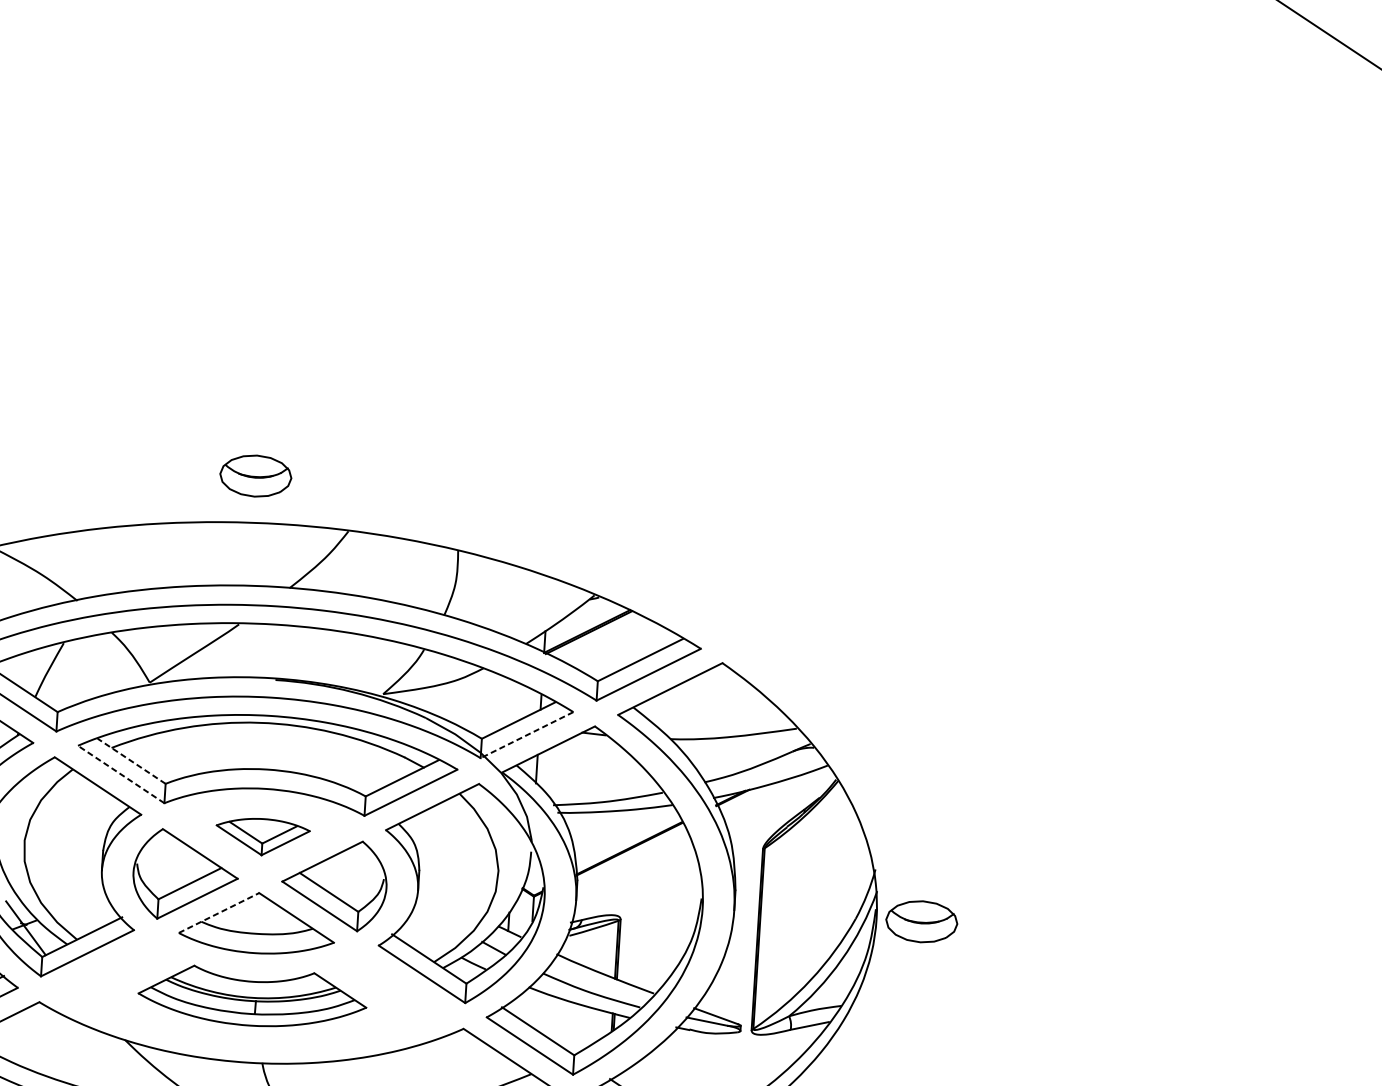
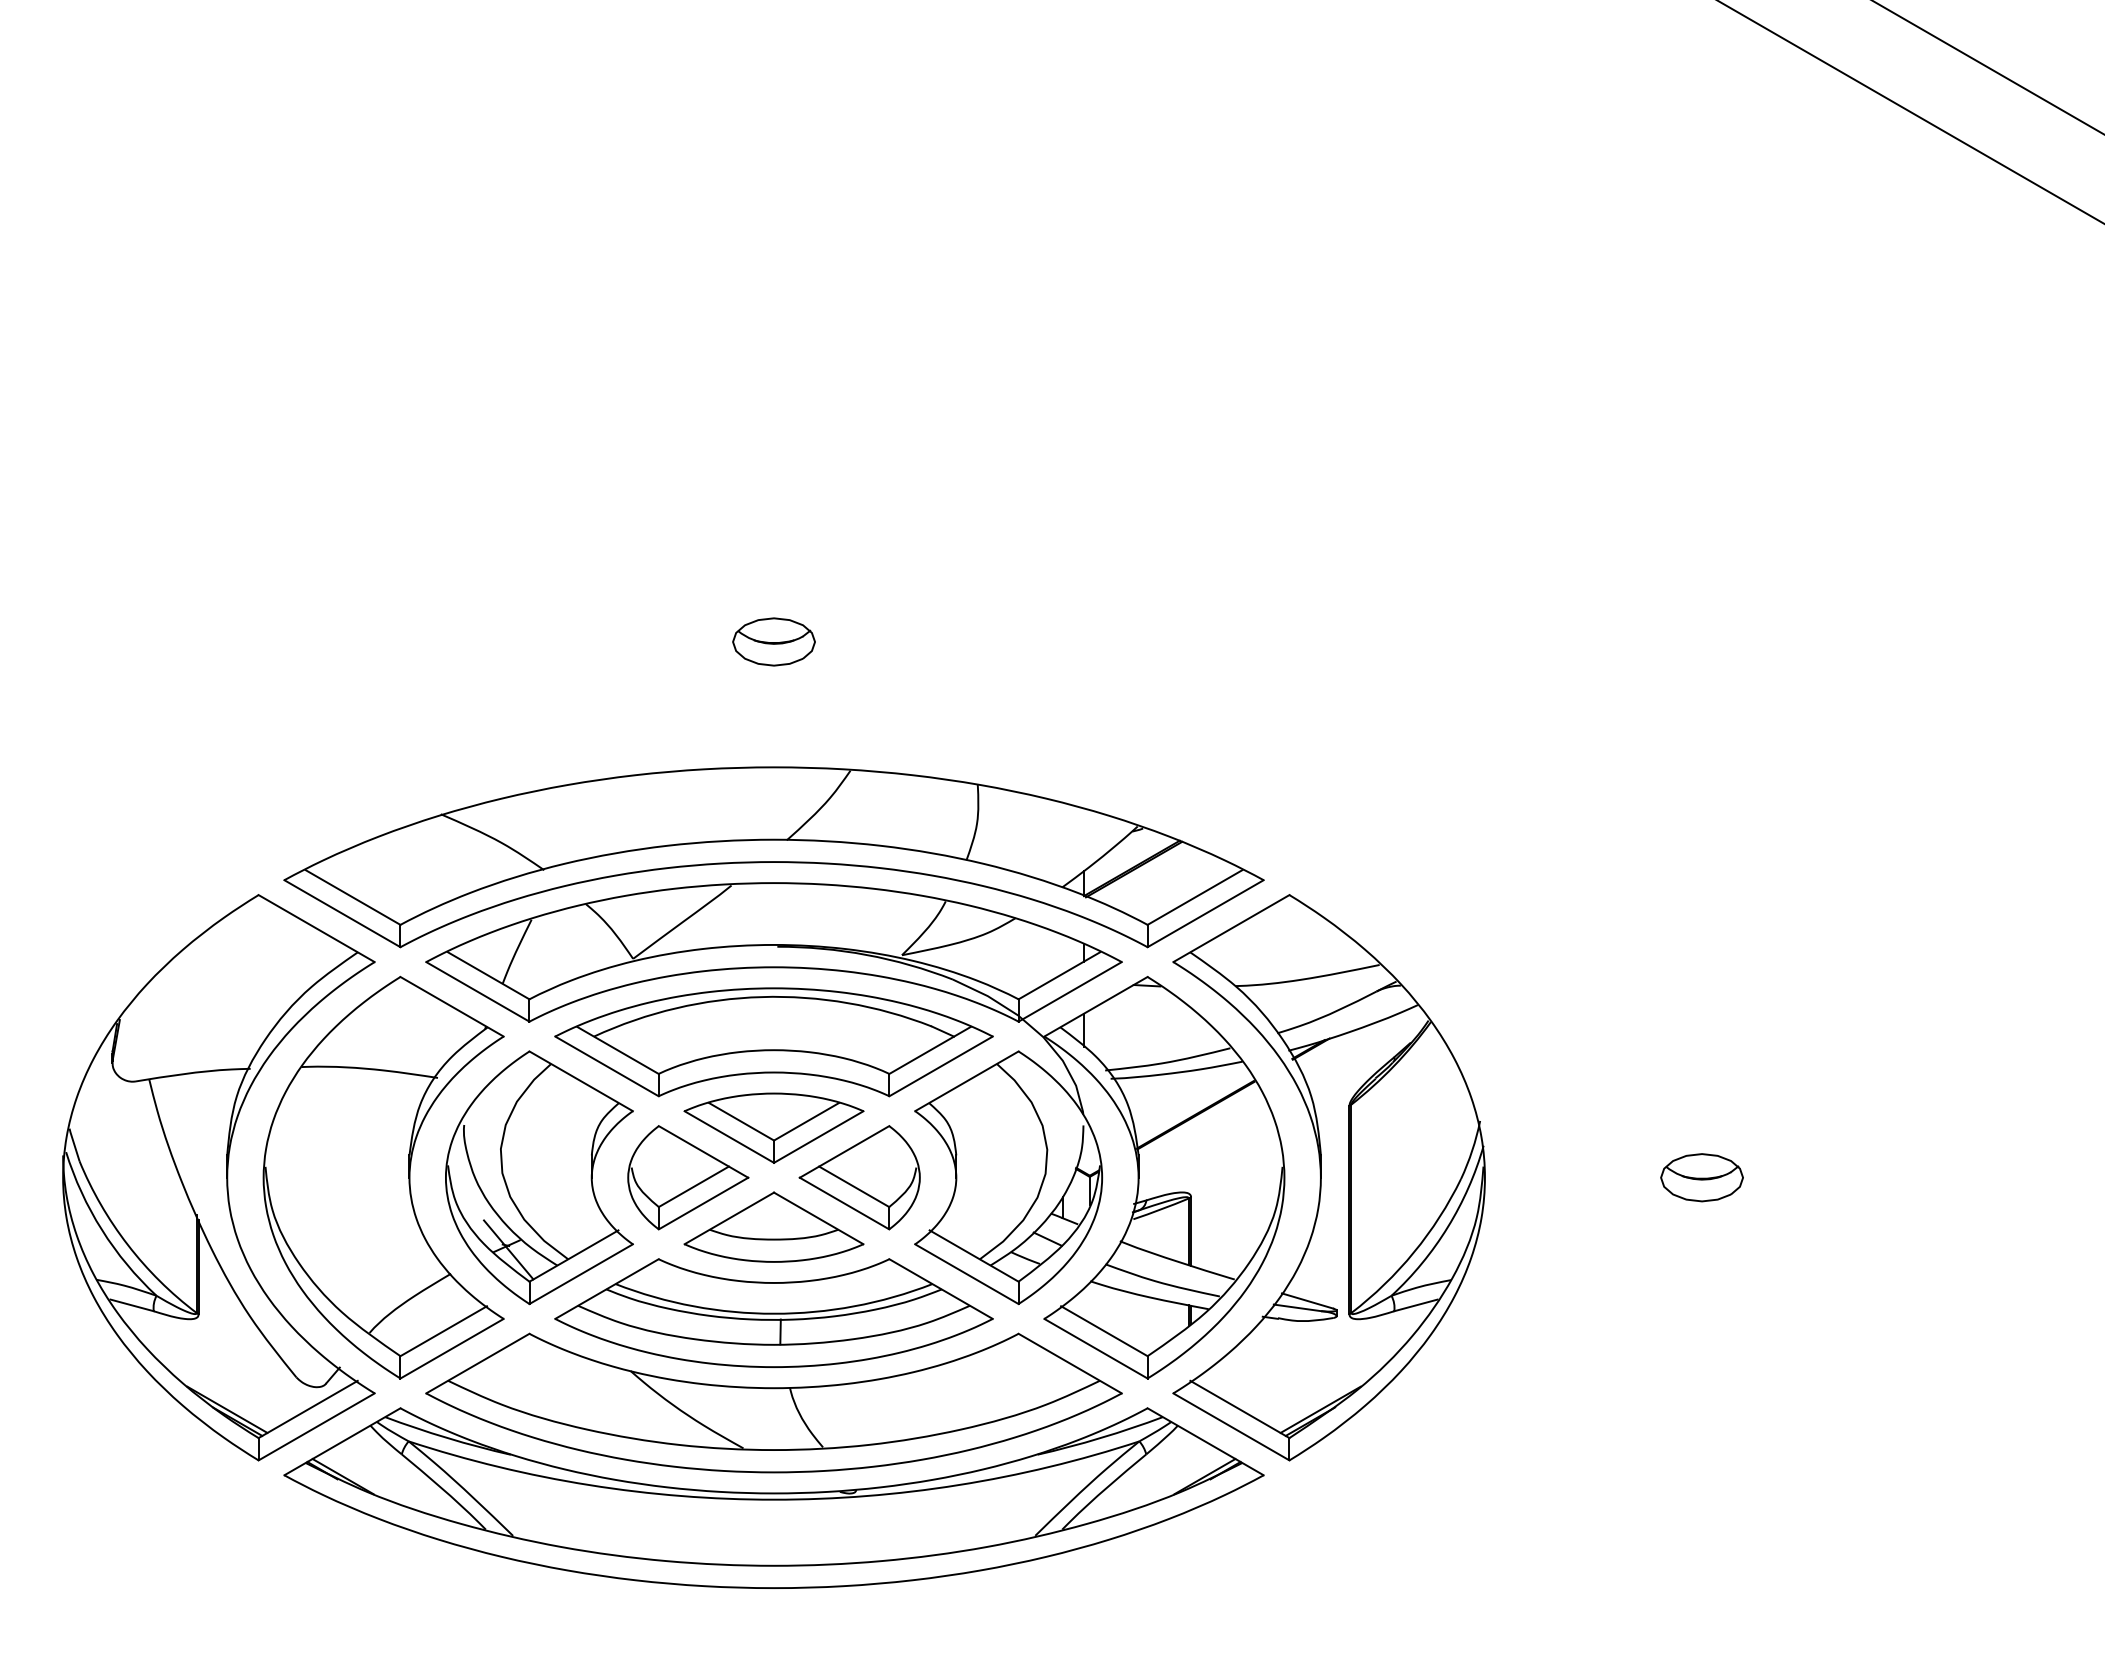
part: (255, 475) -> (773, 641), moved
line: (527, 734) -> (1070, 991), dashed -> solid
line: (132, 761) -> (618, 1050), dashed -> solid
line: (120, 774) -> (606, 1066), dashed -> solid
part: (262, 836) -> (773, 1127), size x1.67
line: (219, 913) -> (729, 1218), dashed -> solid
part: (921, 921) -> (1701, 1177), moved
part: (252, 997) -> (773, 1312), size x1.67

